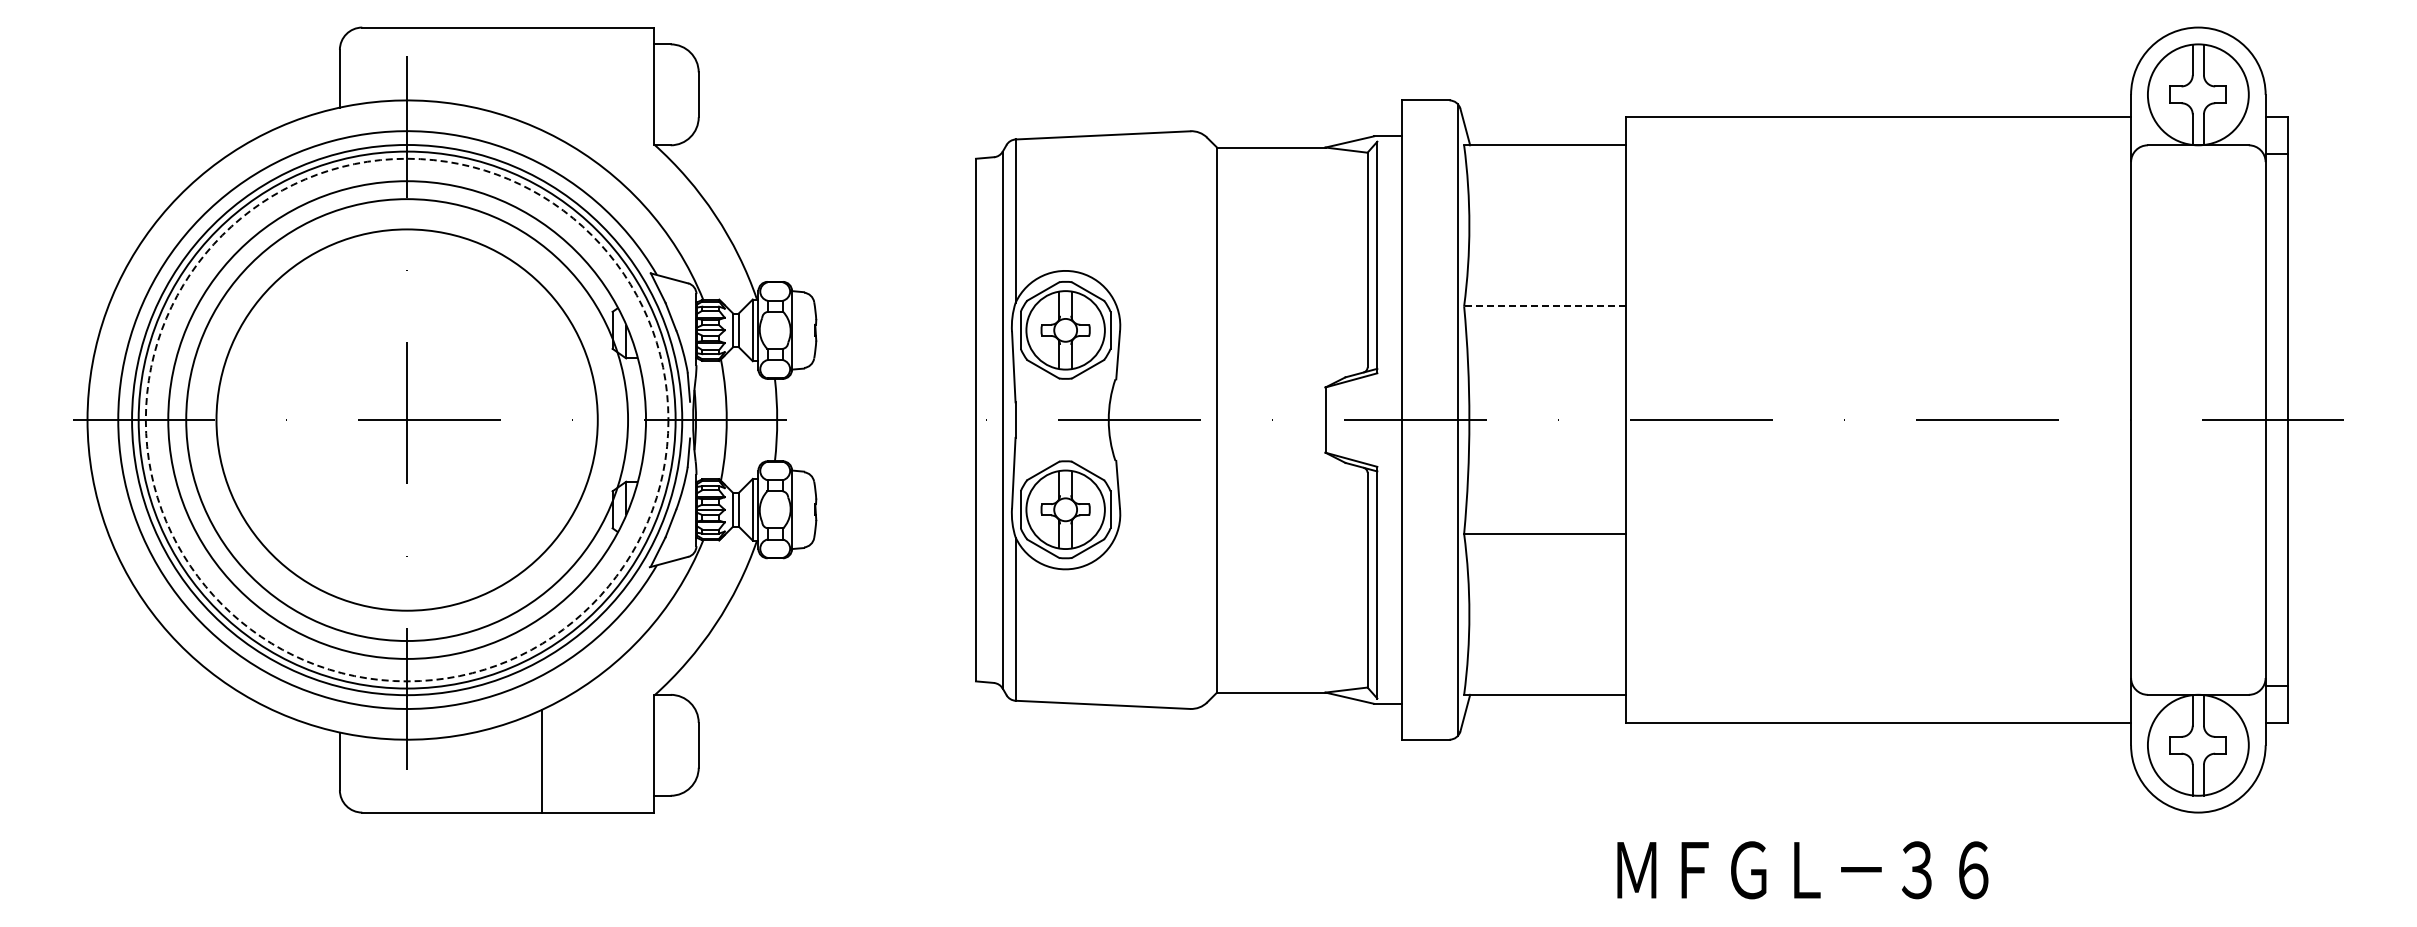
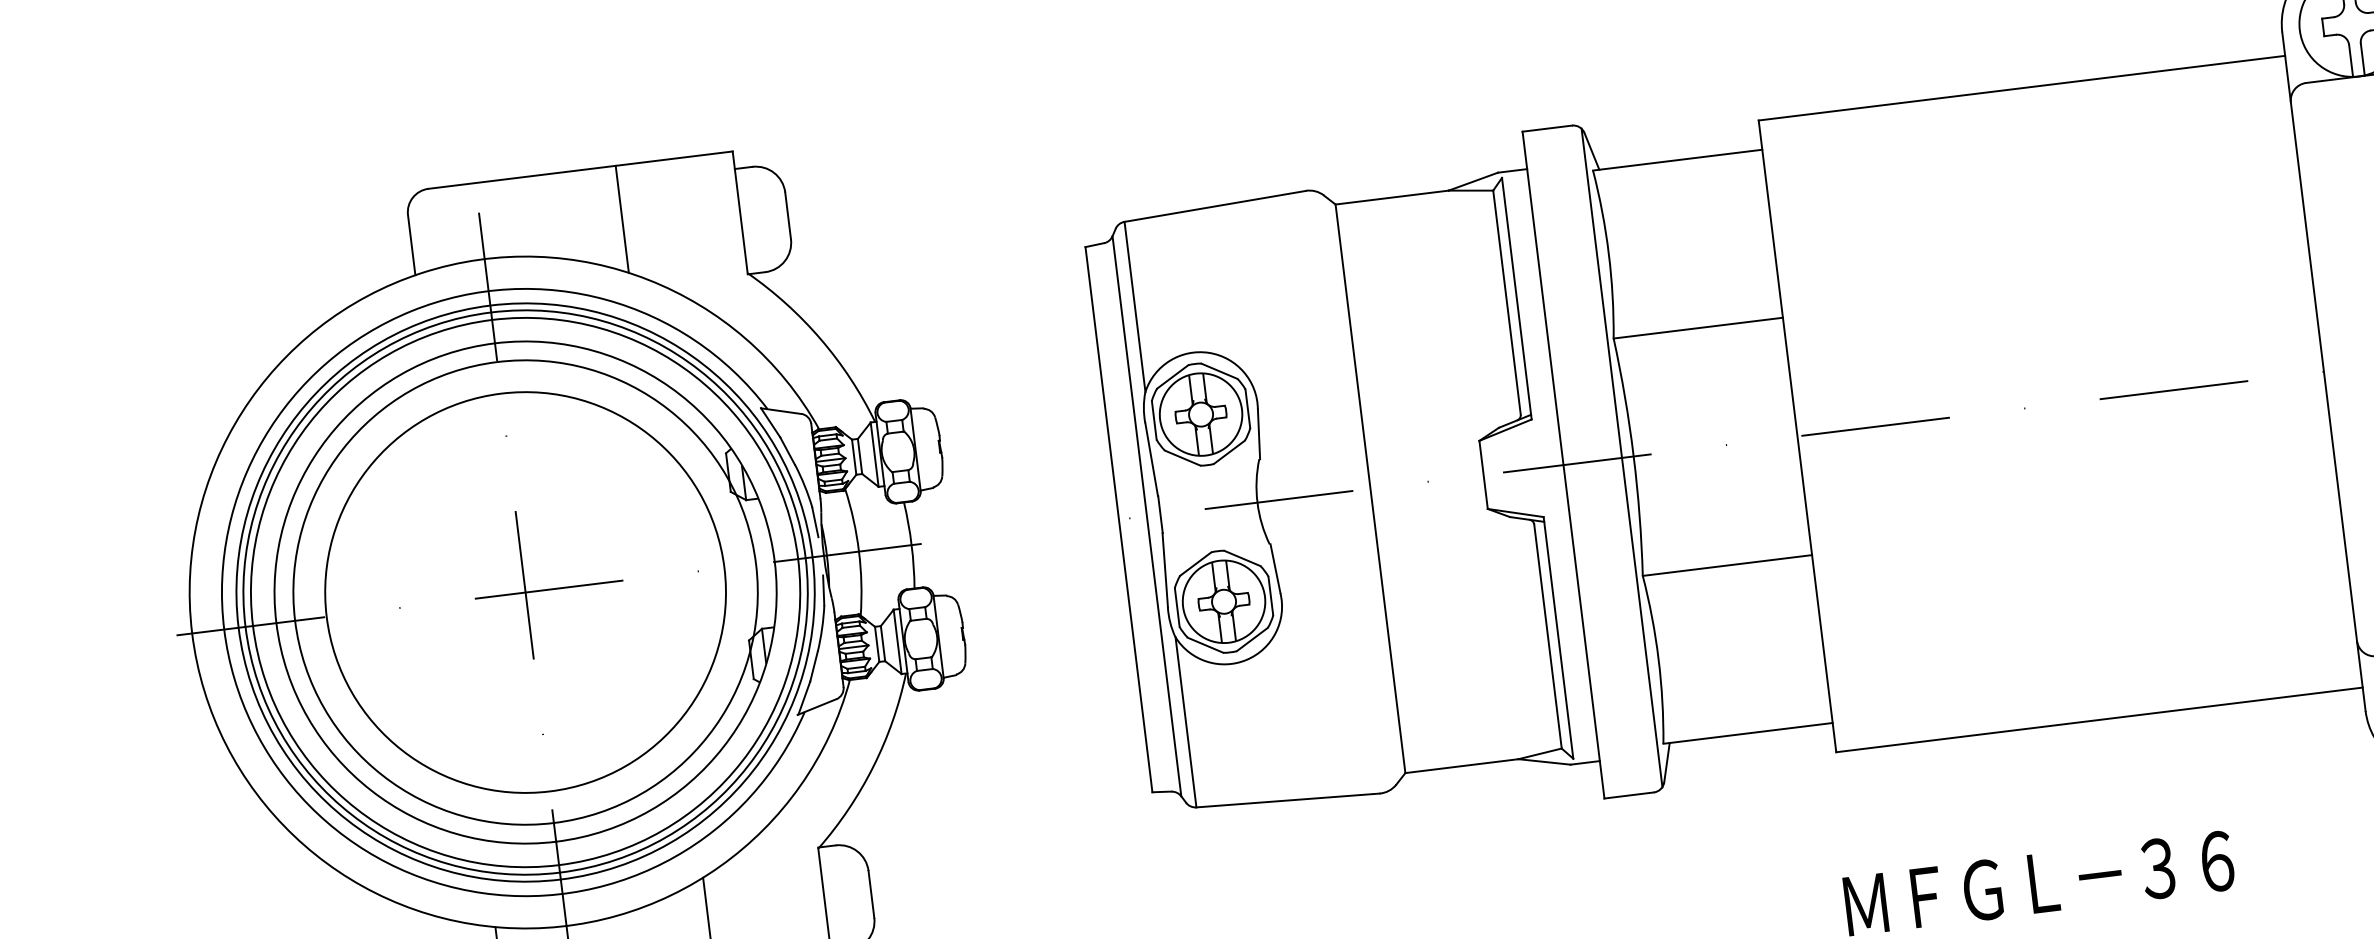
line: (541, 78) -> (622, 219), added
line: (1544, 306) -> (1697, 328), dashed -> solid
circle: (406, 419) -> (524, 592), dashed -> solid

